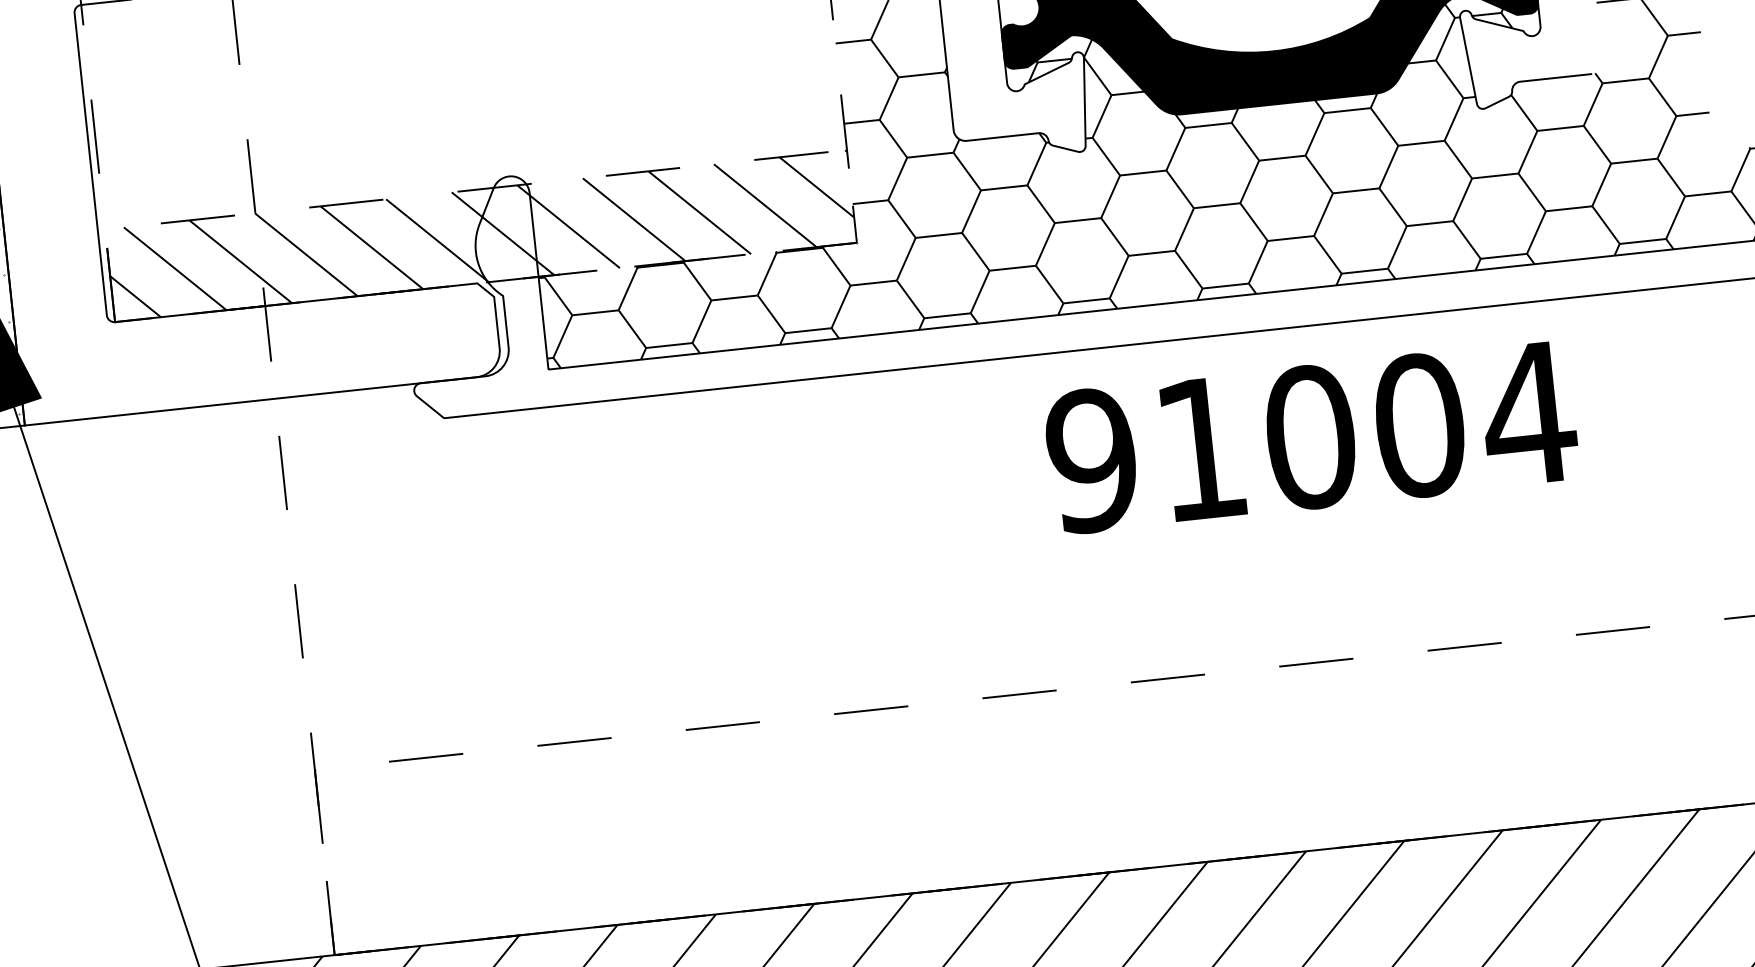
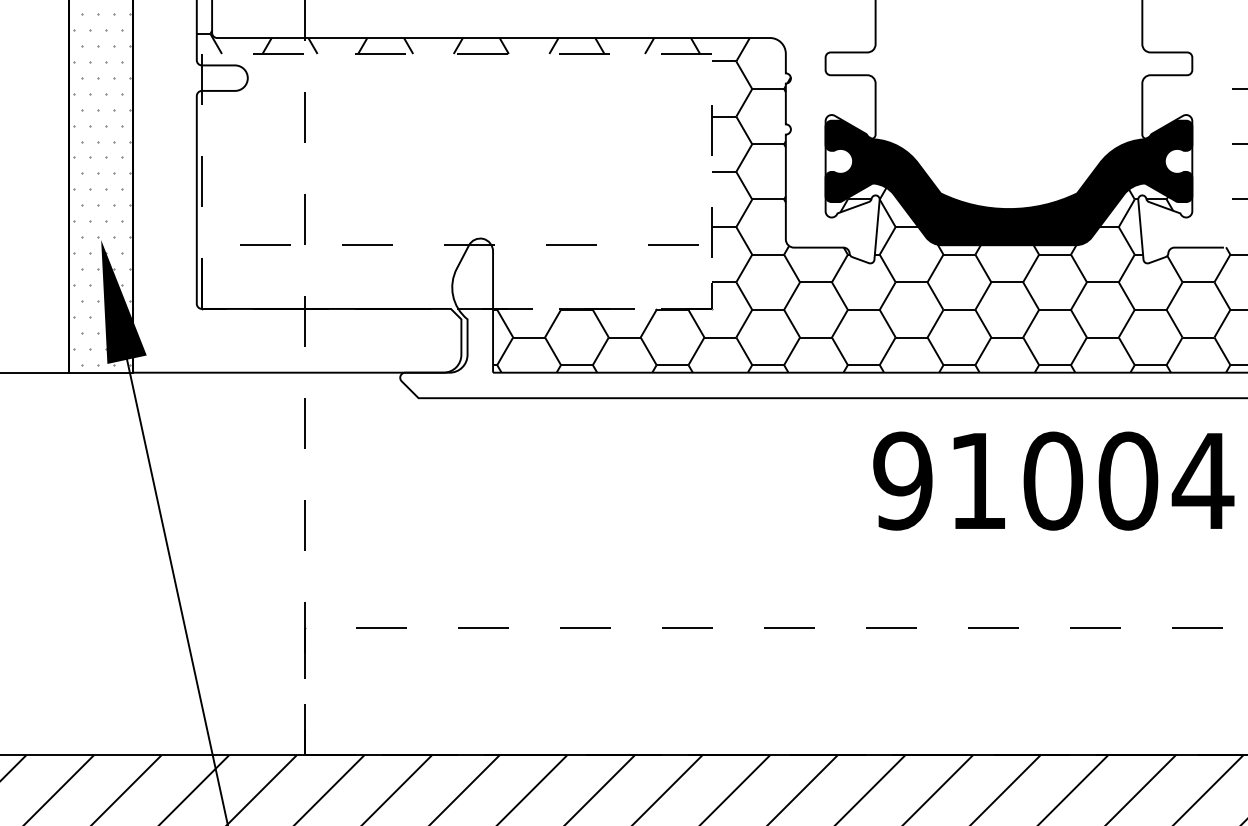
hatch: (480, 235) -> (456, 276), removed
text: (1310, 436) -> (1053, 480), moved

